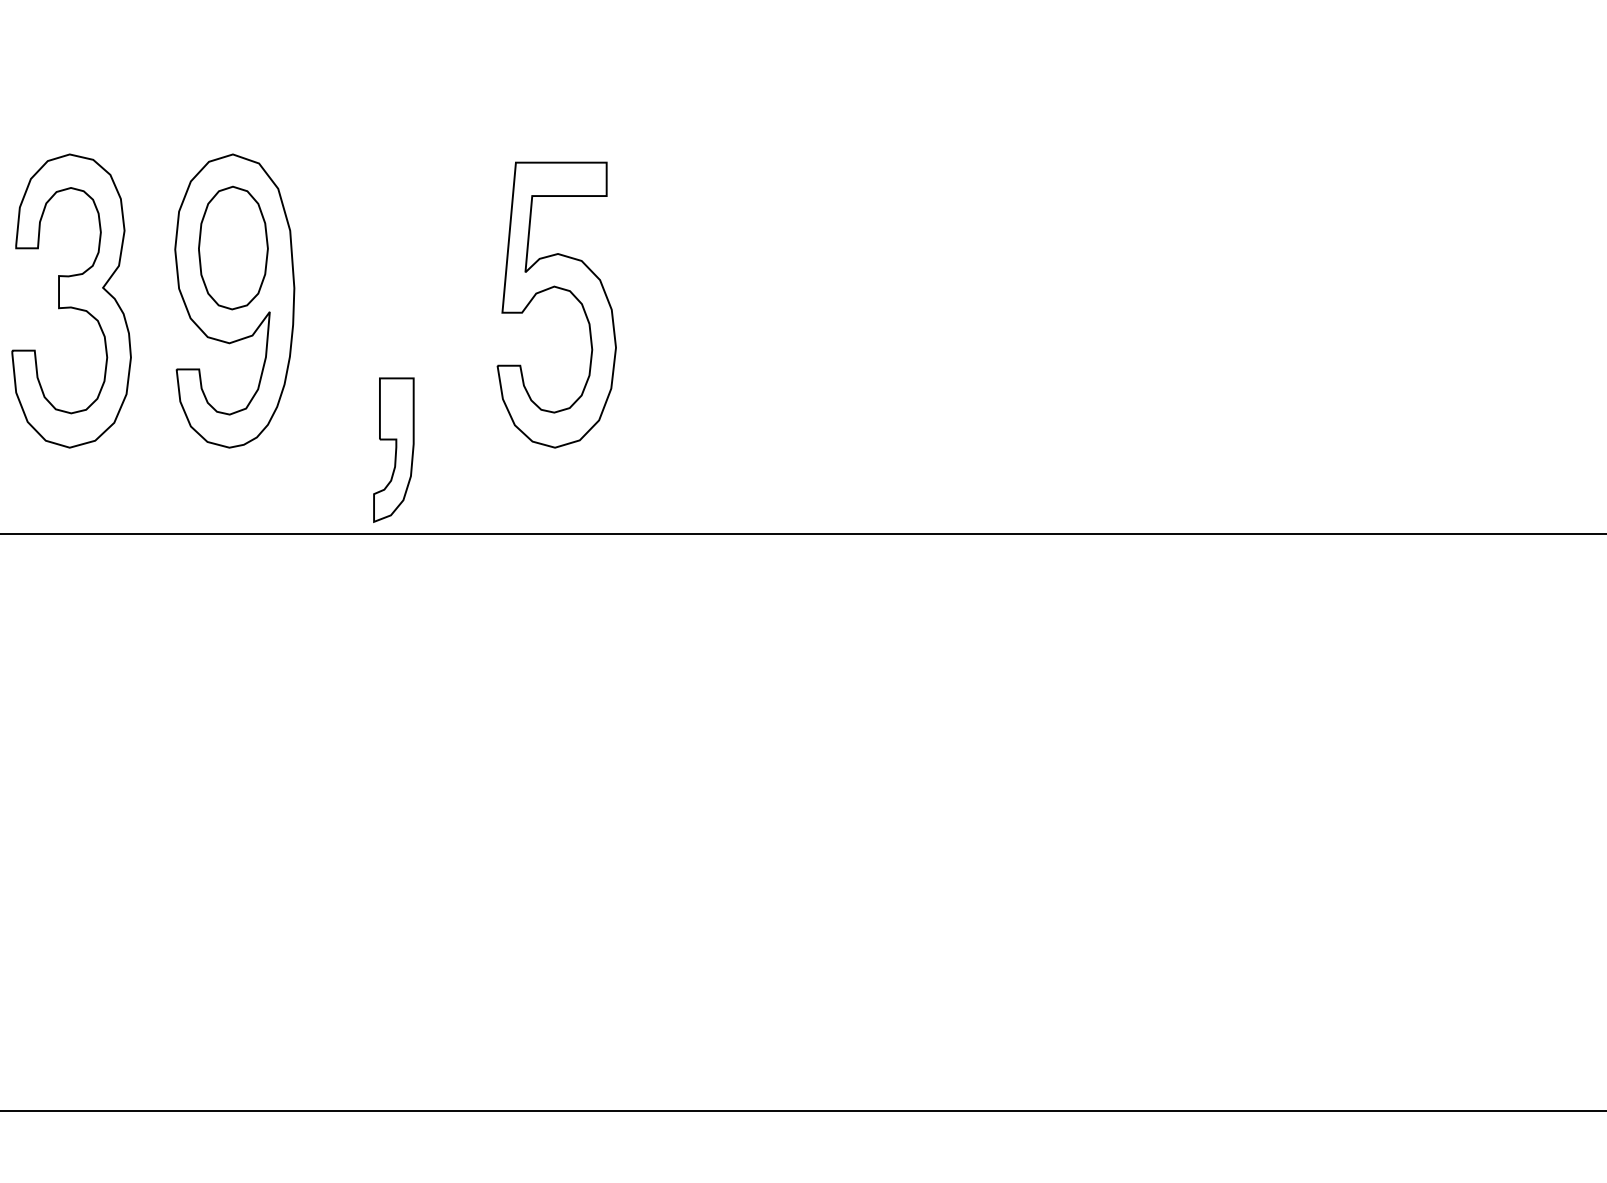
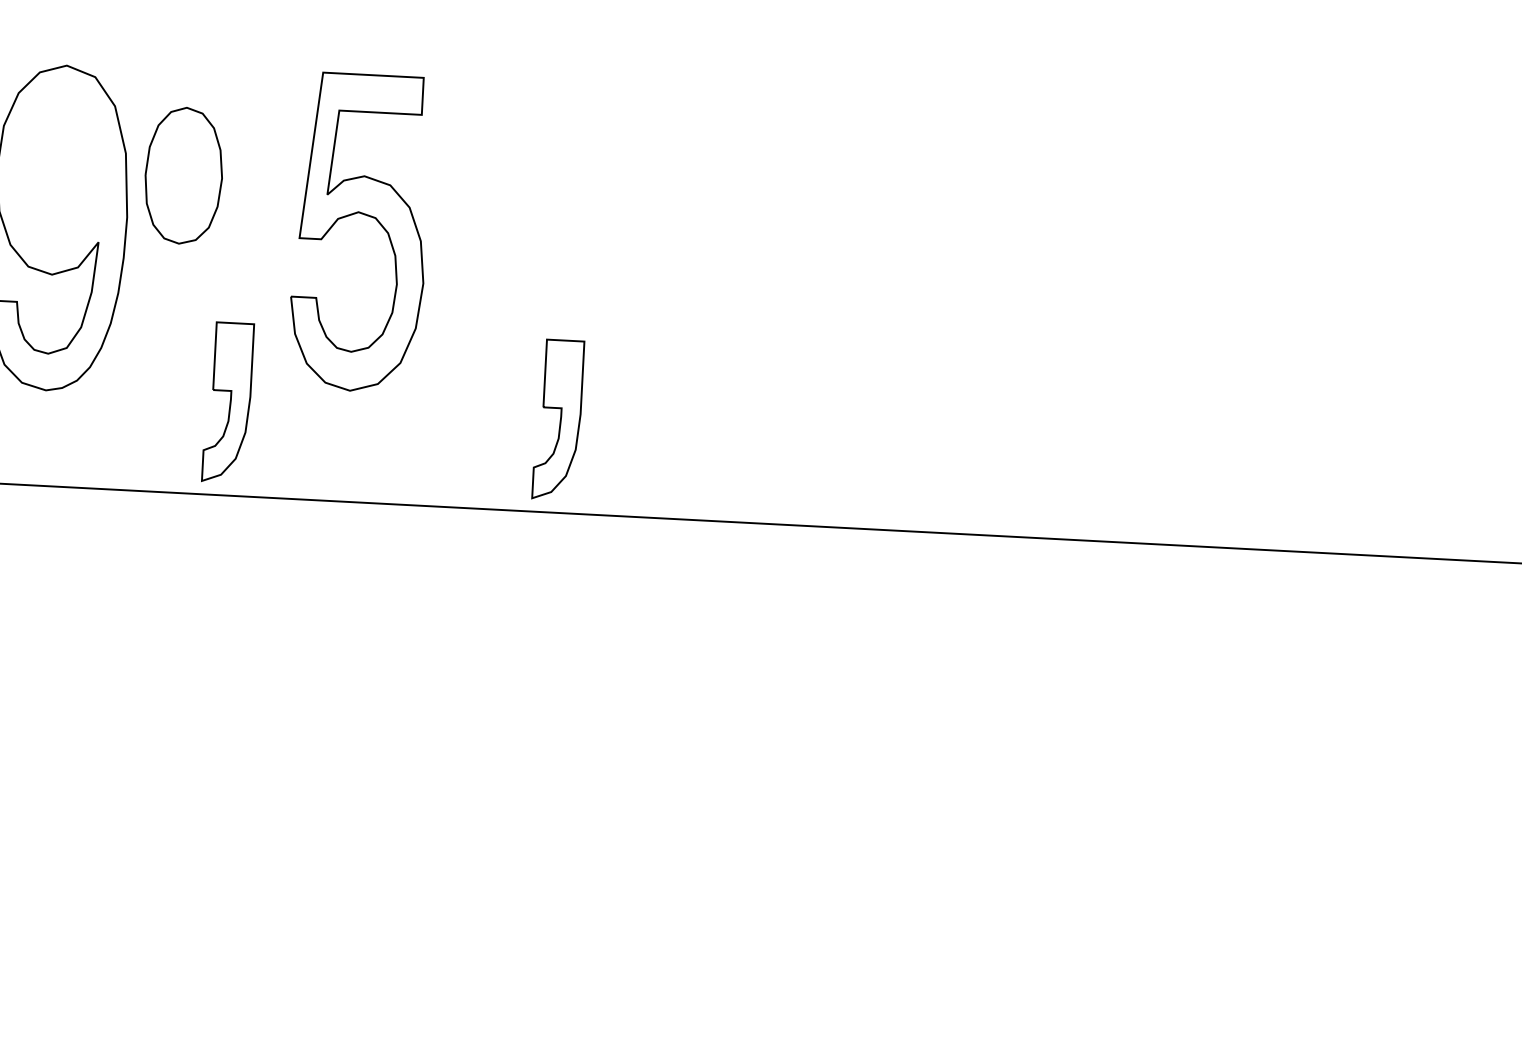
part: (233, 247) -> (184, 175), moved
part: (560, 289) -> (365, 215), moved
part: (691, 449) -> (557, 419), added

